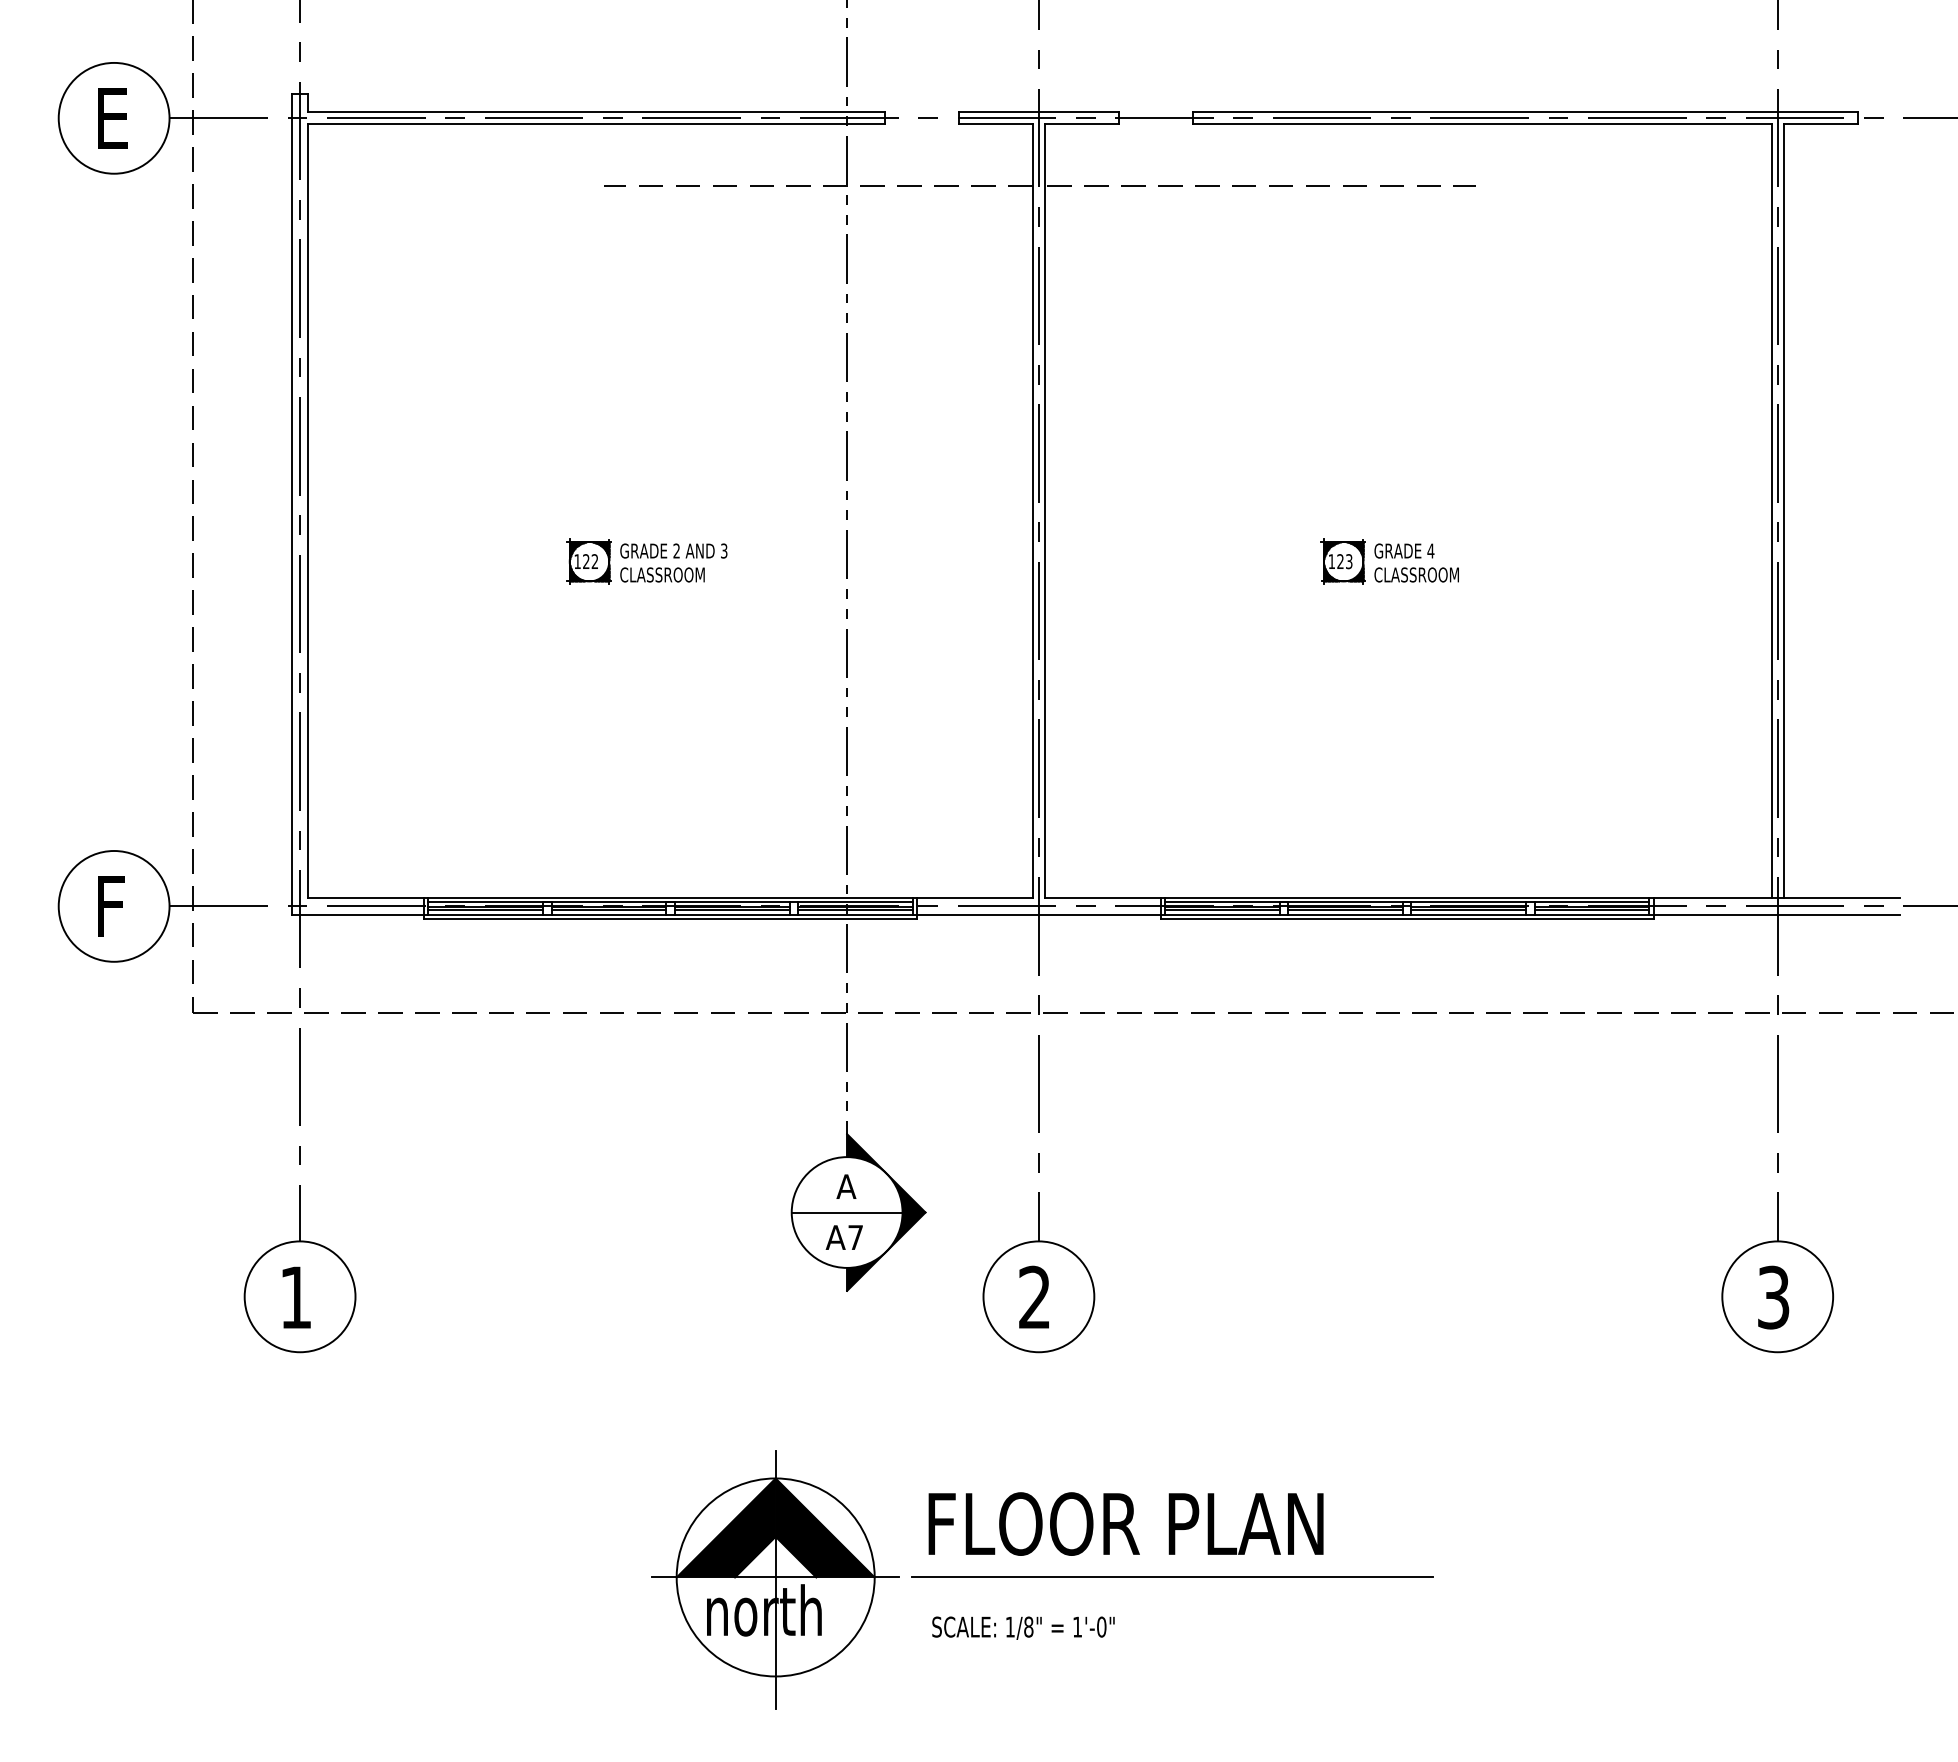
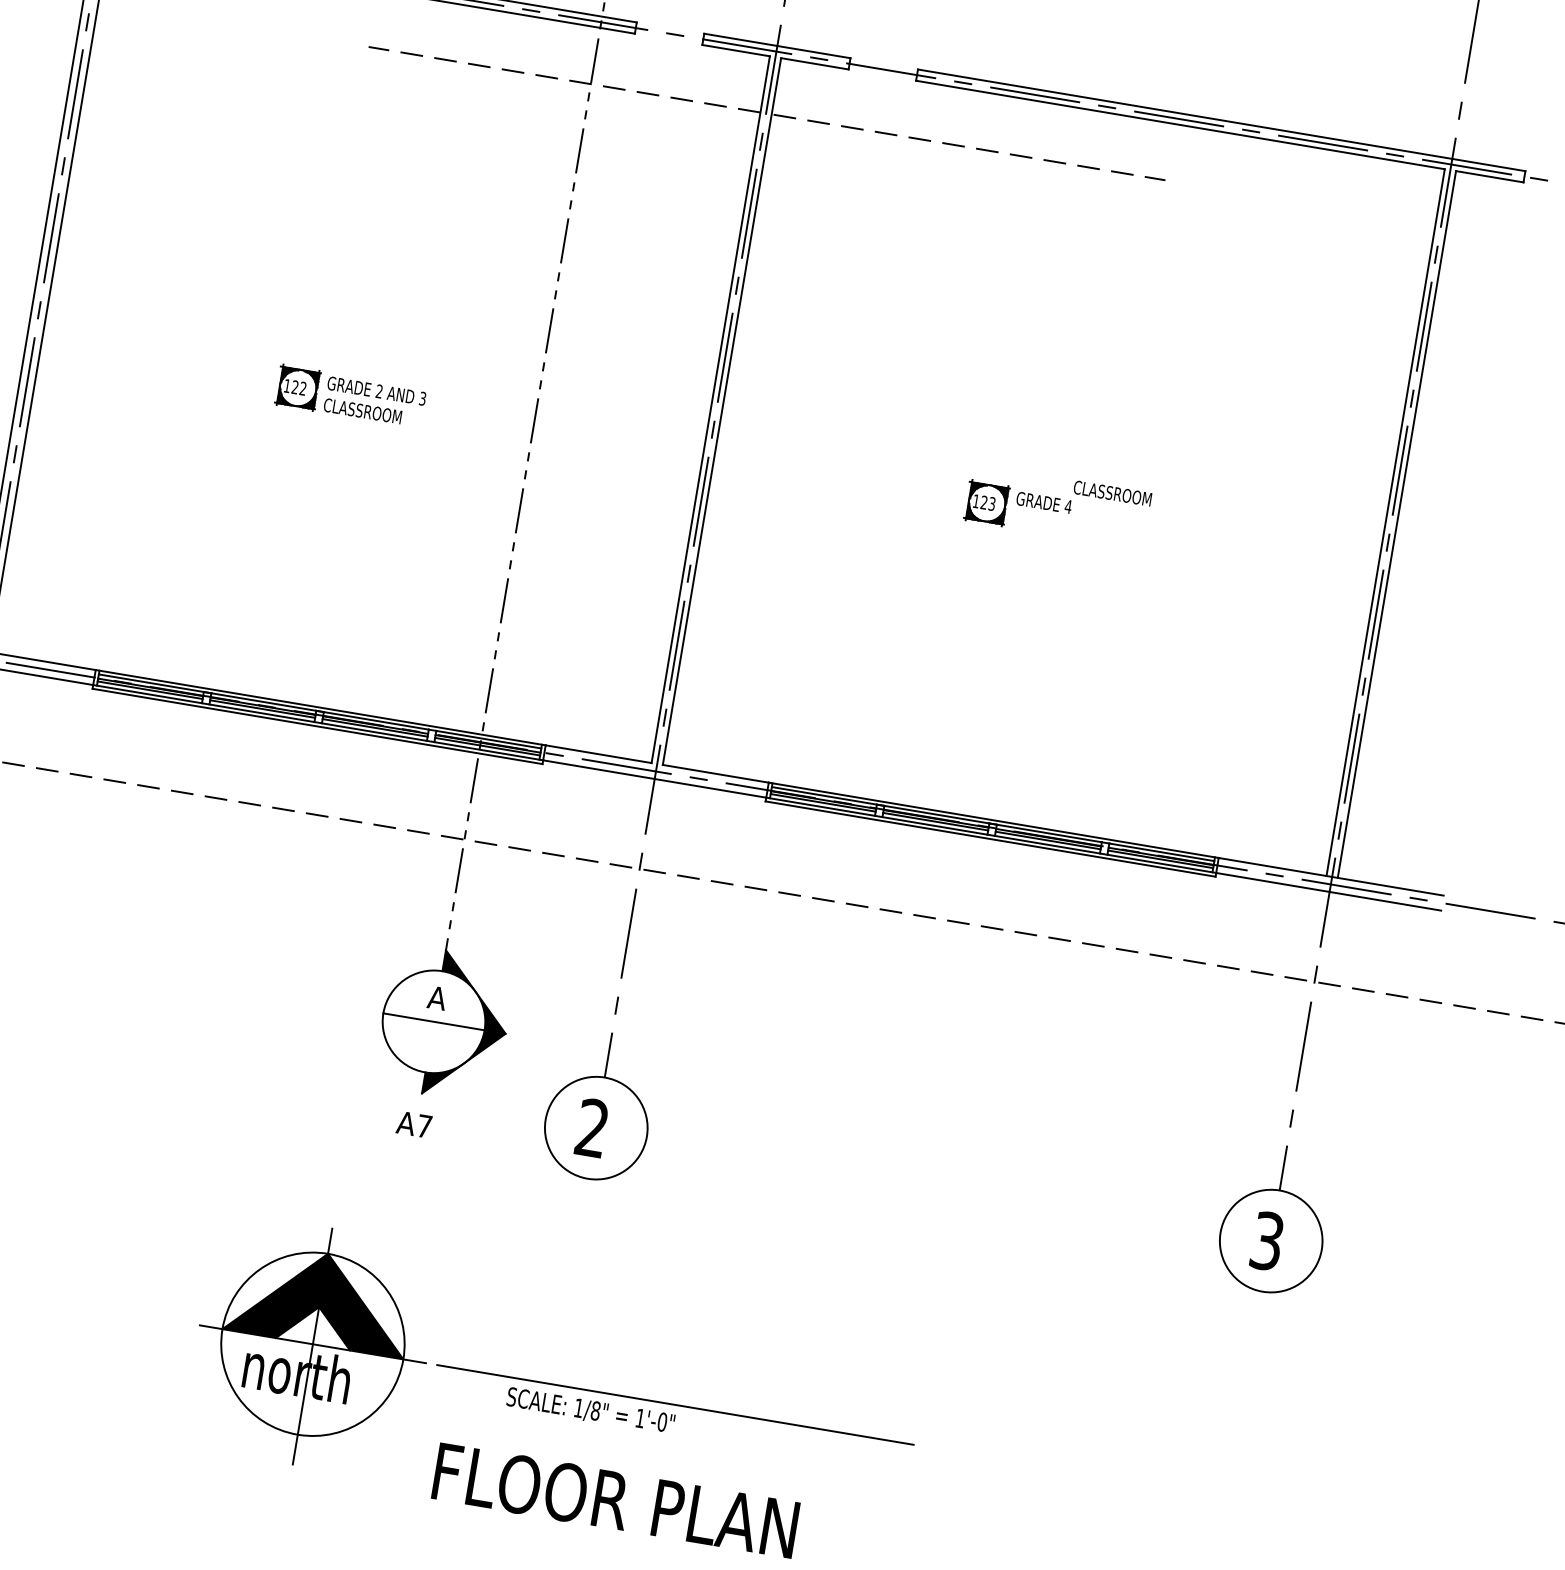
text: (1416, 574) -> (1112, 493), moved
text: (843, 1237) -> (413, 1124), moved
text: (1125, 1523) -> (615, 1500), moved
text: (1023, 1627) -> (590, 1410), moved

